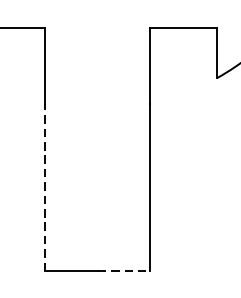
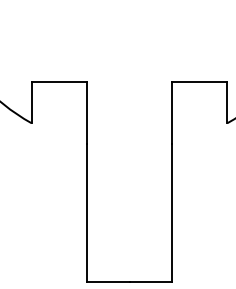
line: (45, 186) -> (86, 212), dashed -> solid
line: (124, 270) -> (151, 281), dashed -> solid

